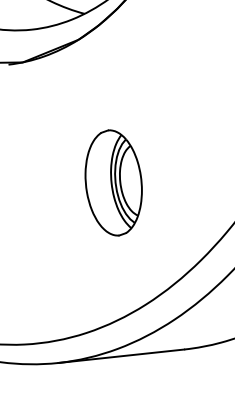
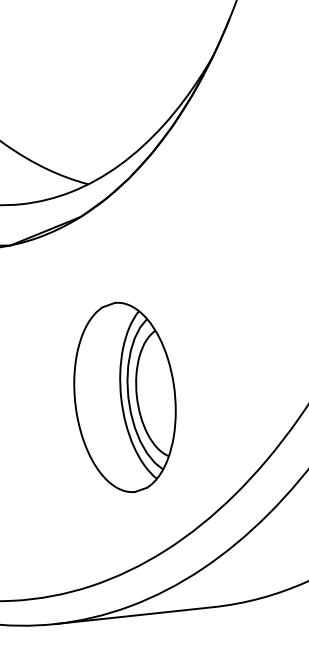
part: (113, 182) -> (124, 396), size x1.43

